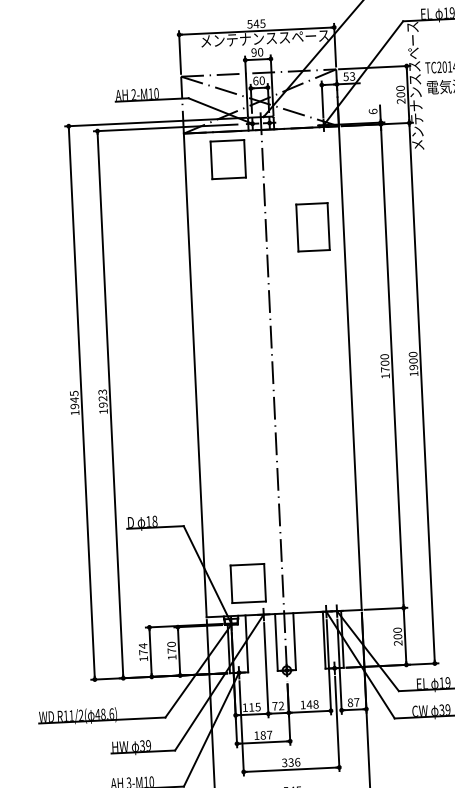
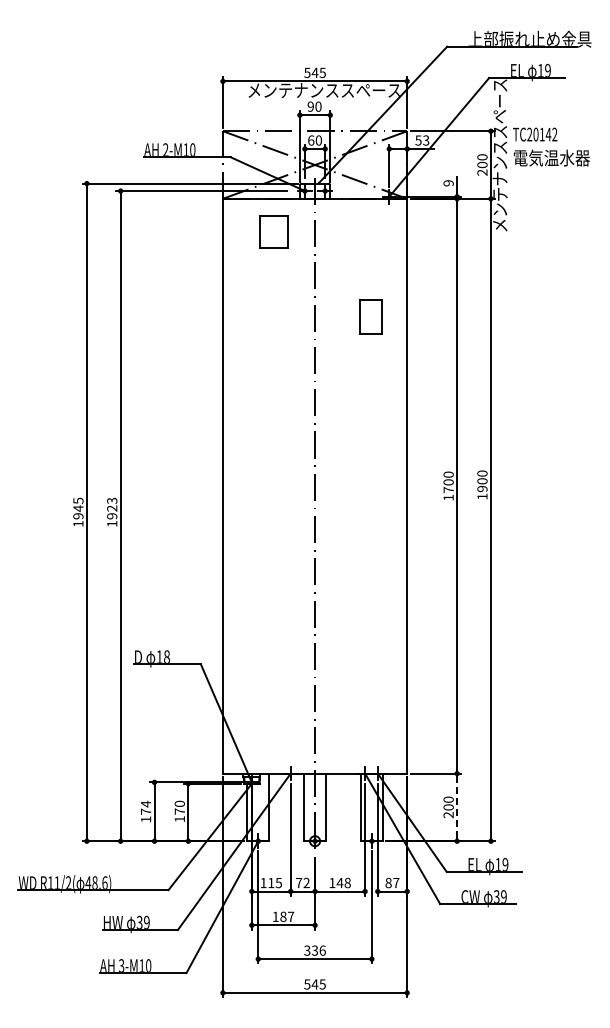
text: (373, 111) -> (448, 183), 6 -> 9
part: (227, 159) -> (273, 231), size x0.7
part: (312, 226) -> (370, 316), size x0.6
part: (247, 583) -> (273, 735), removed
line: (405, 635) -> (457, 806), solid -> dashed

